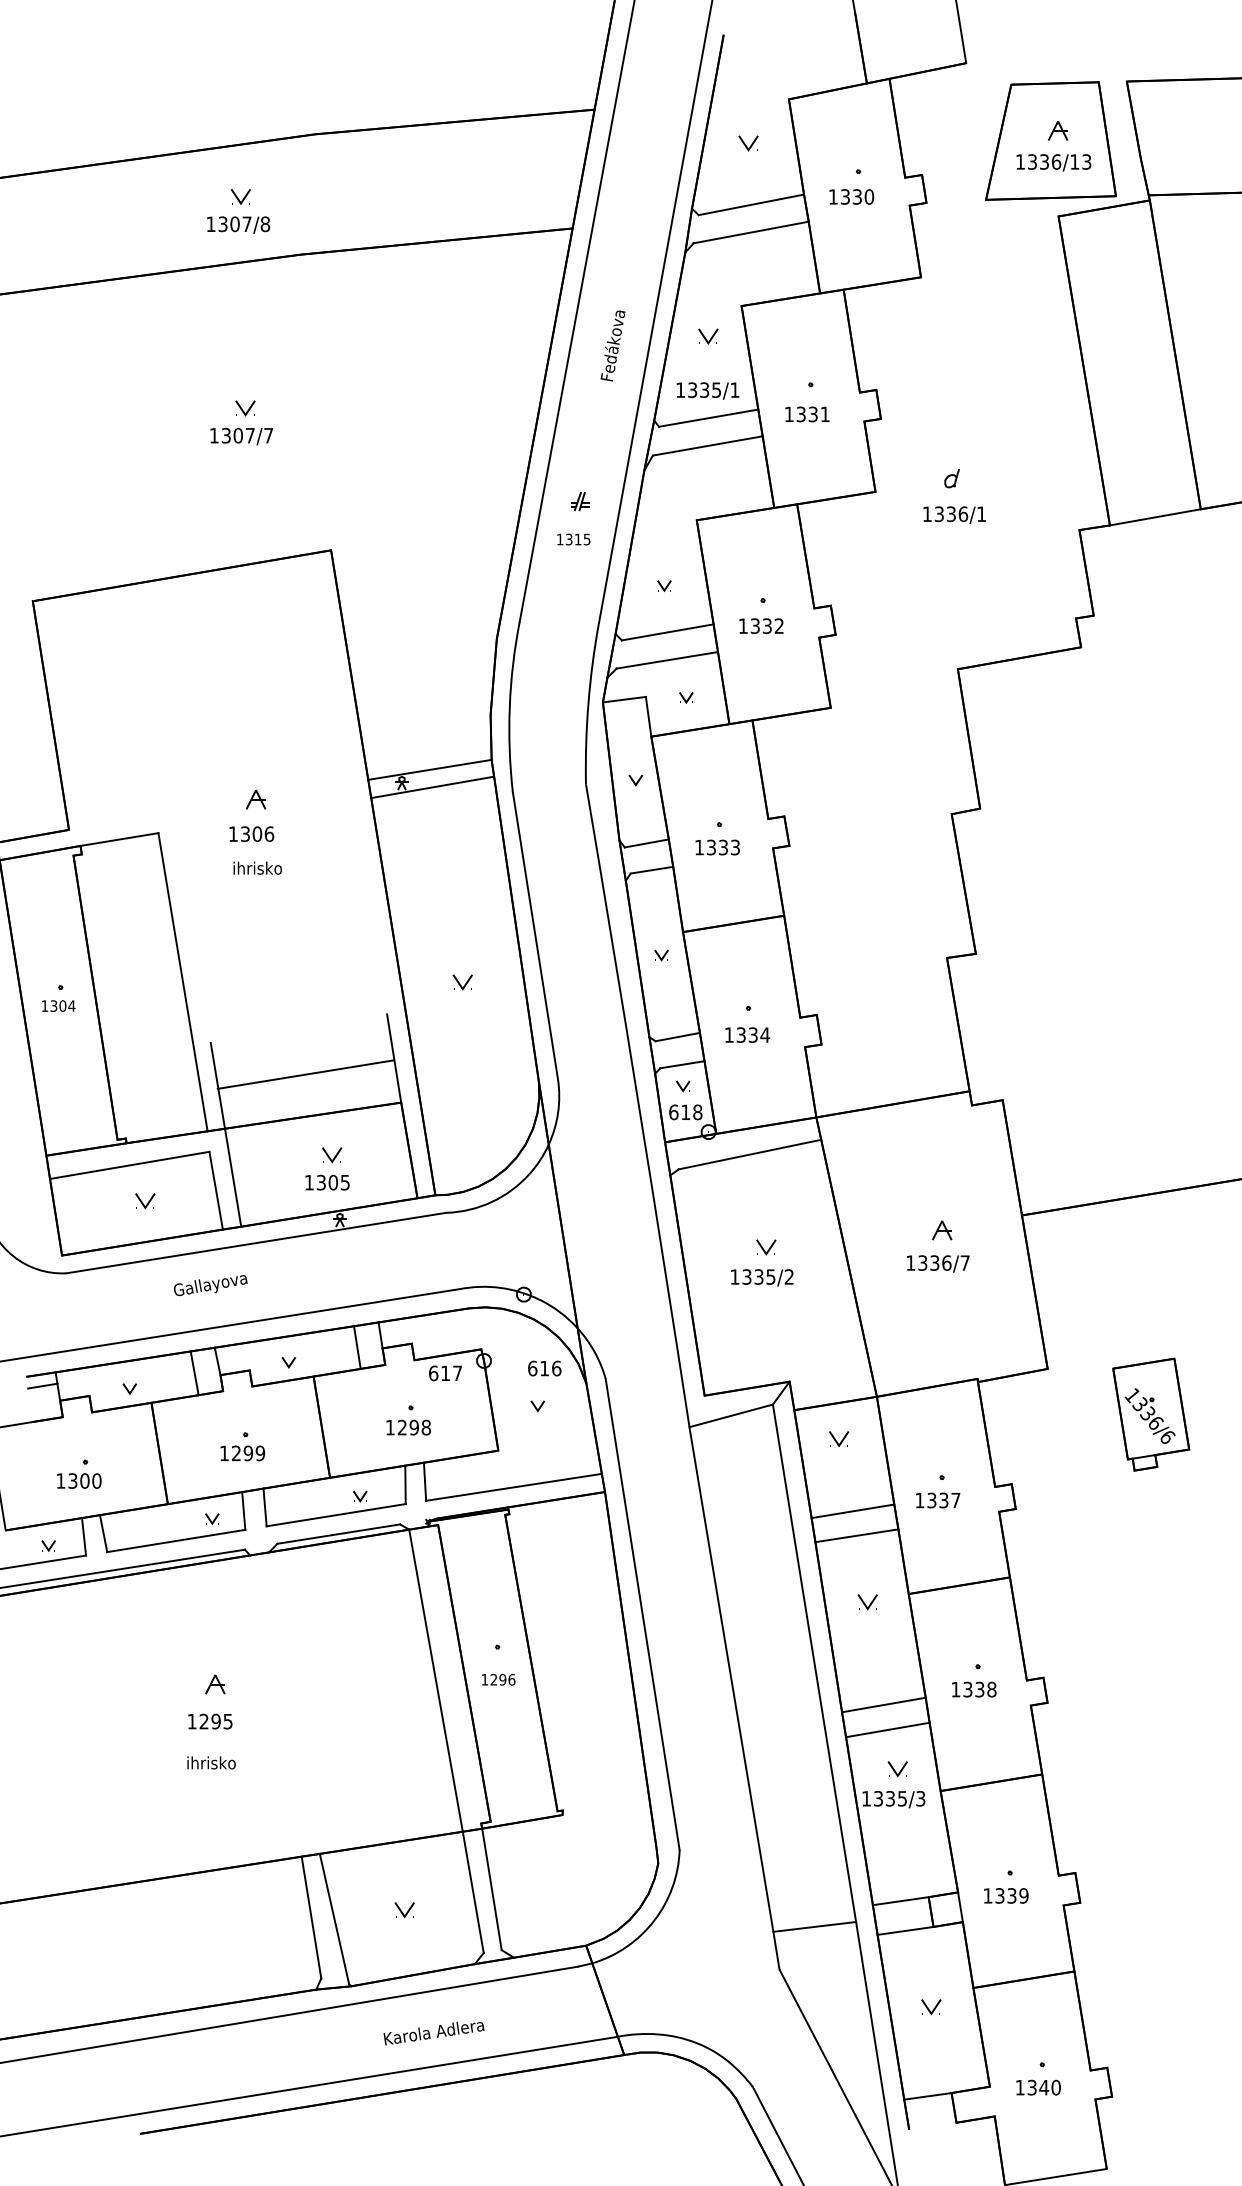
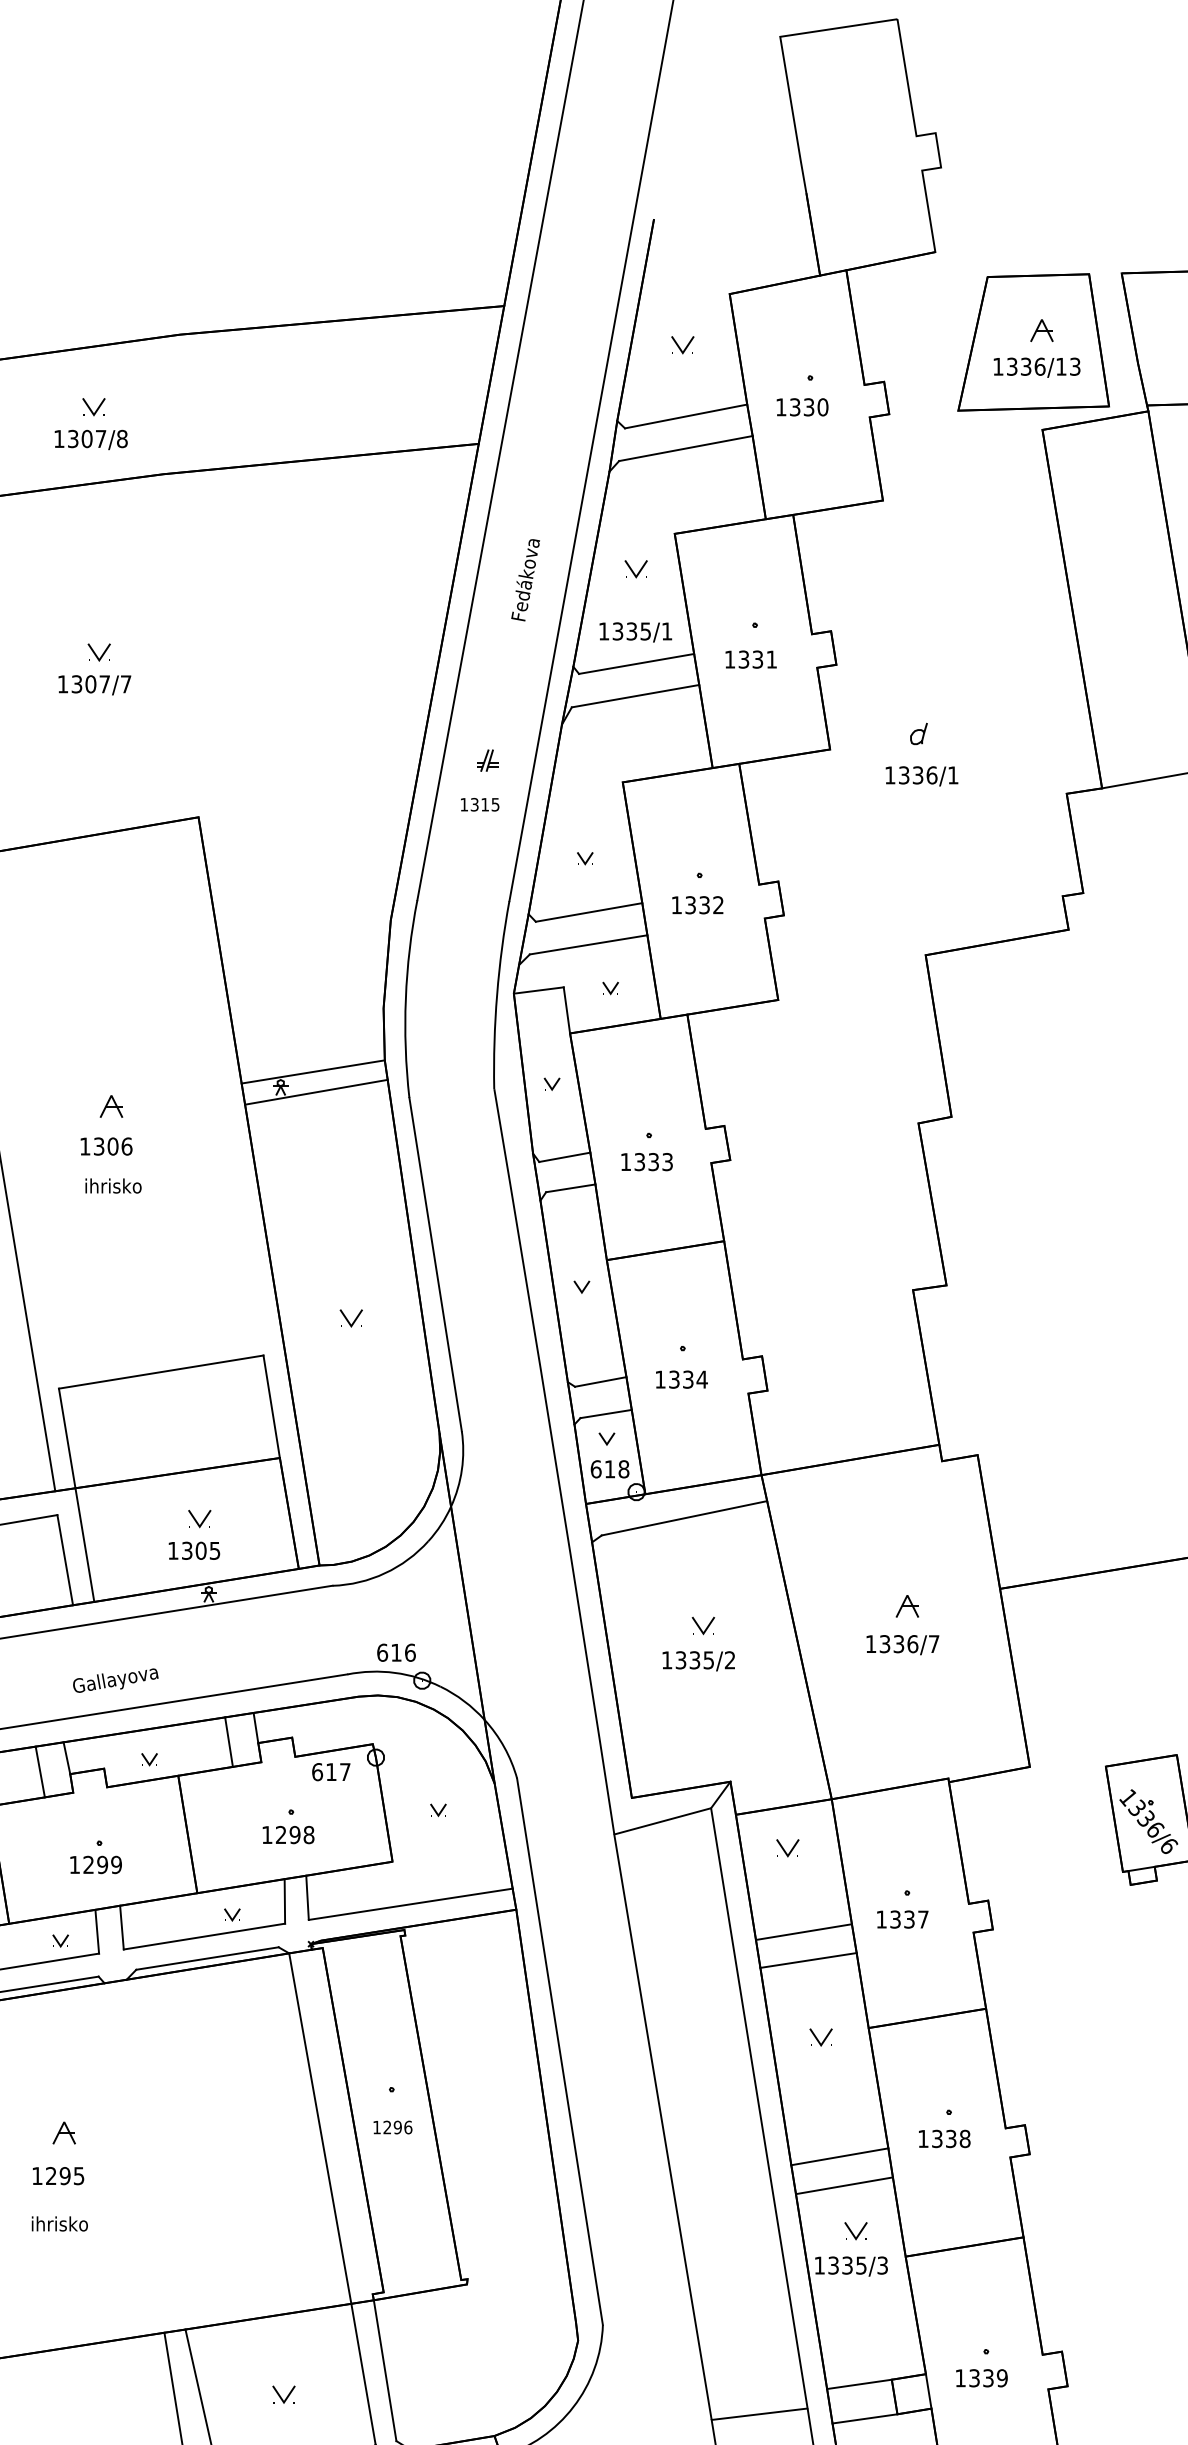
line: (305, 1074) -> (160, 1371), moved
text: (210, 1285) -> (115, 1680), moved
text: (544, 1368) -> (396, 1652), moved

